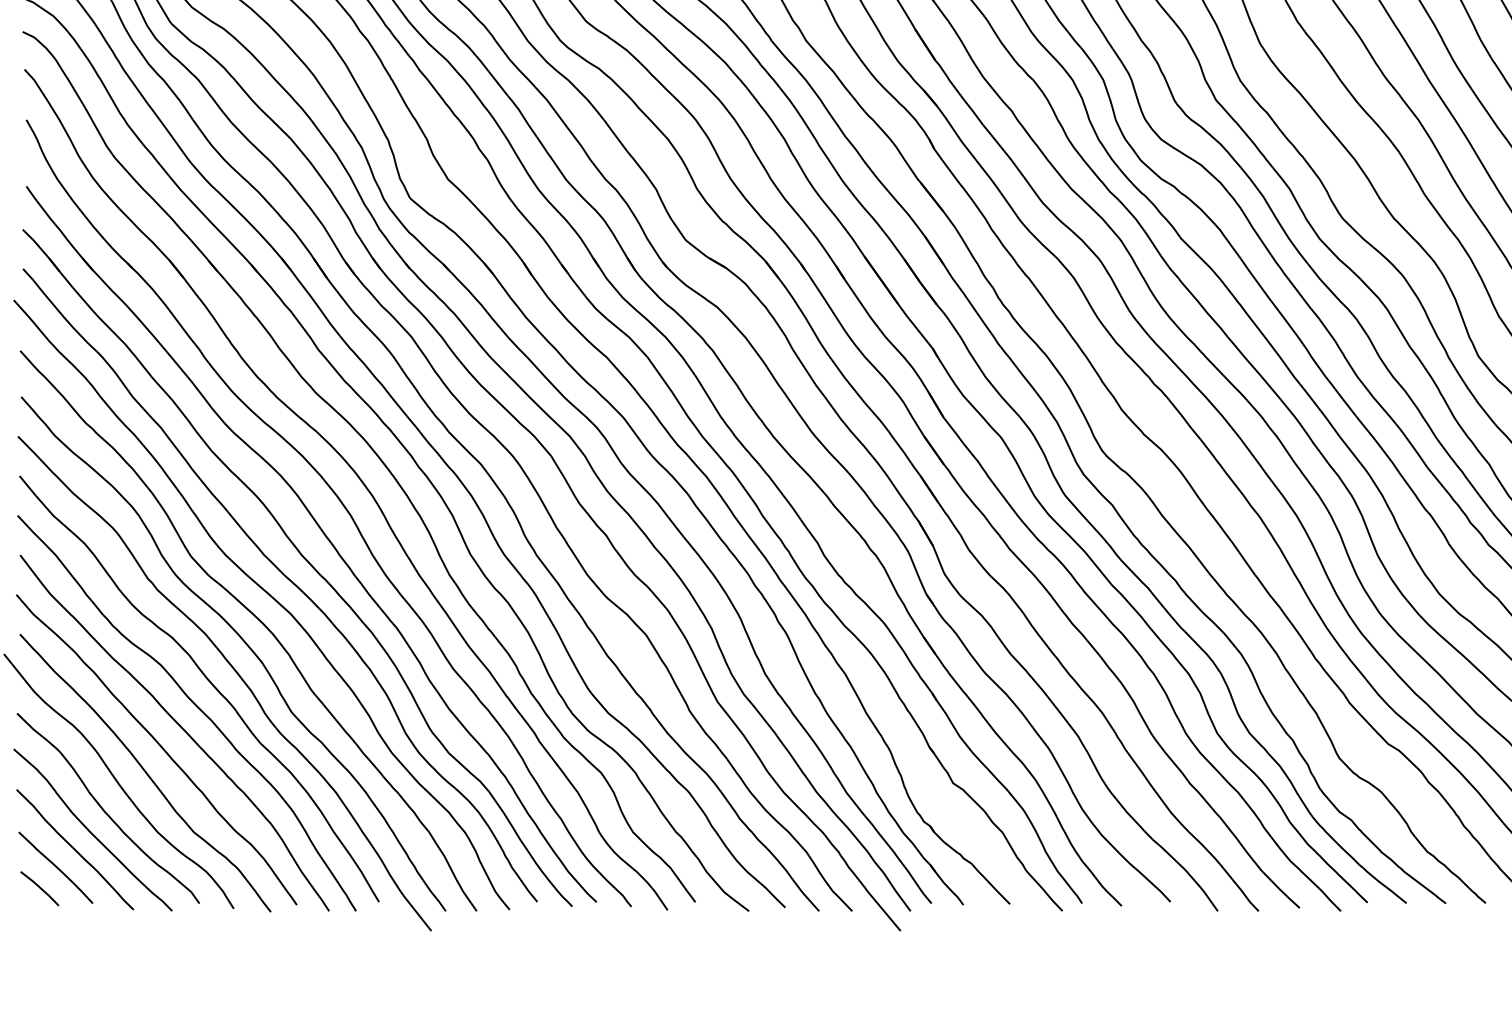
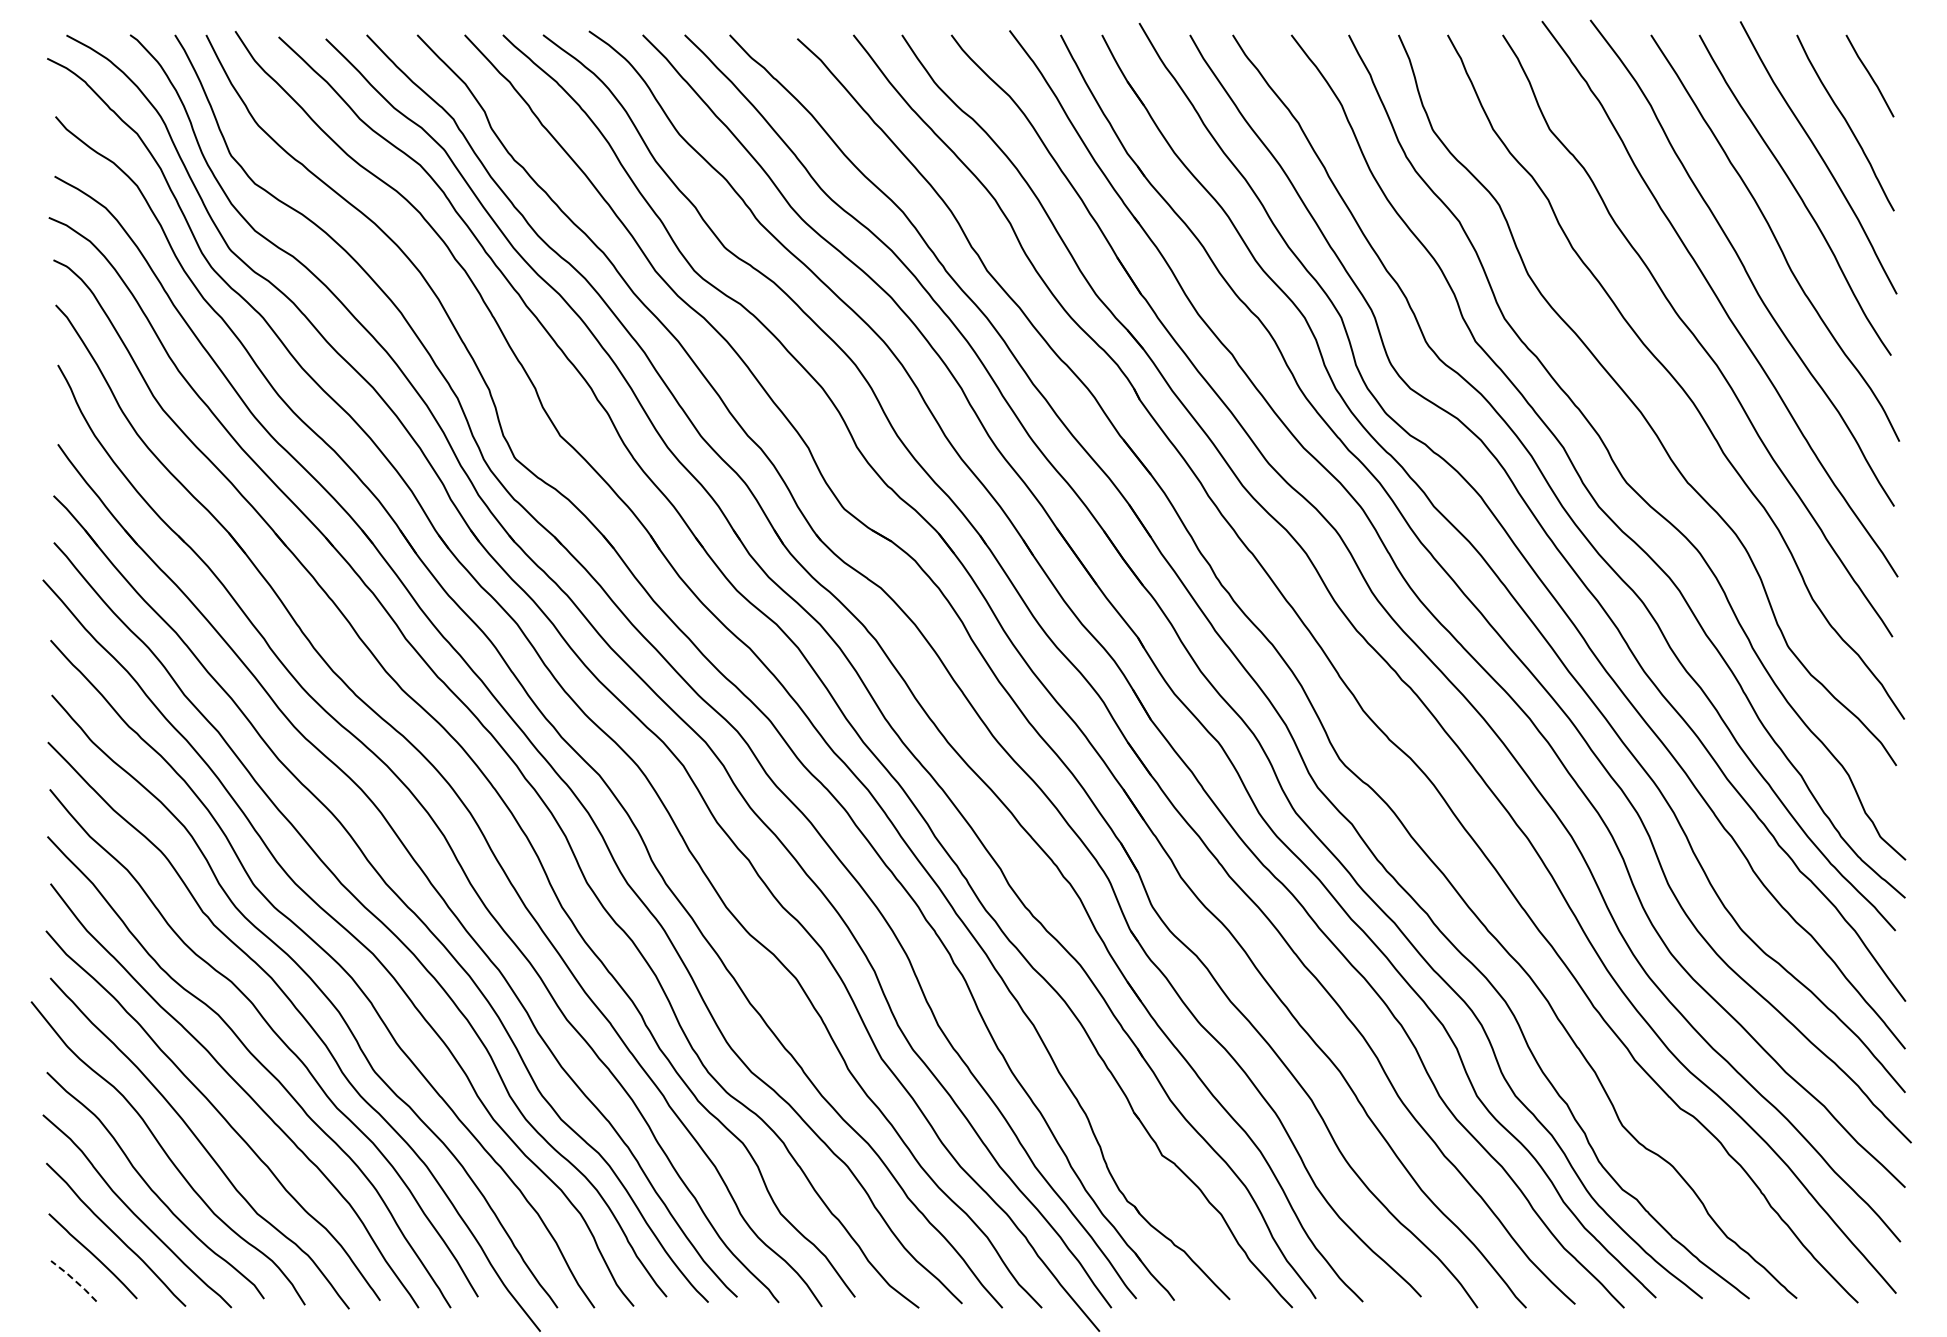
line: (40, 888) -> (74, 1280), solid -> dashed

